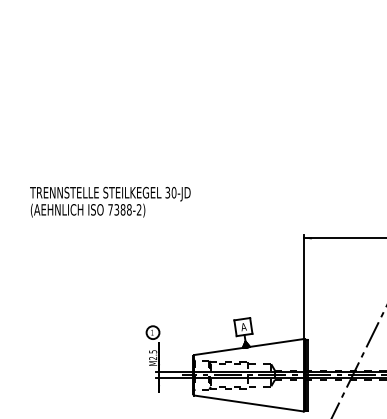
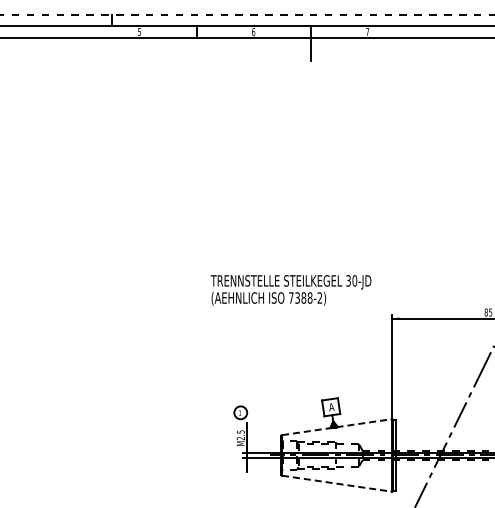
text: (109, 202) -> (290, 290), moved
line: (249, 347) -> (337, 427), solid -> dashed
line: (249, 403) -> (337, 483), solid -> dashed

